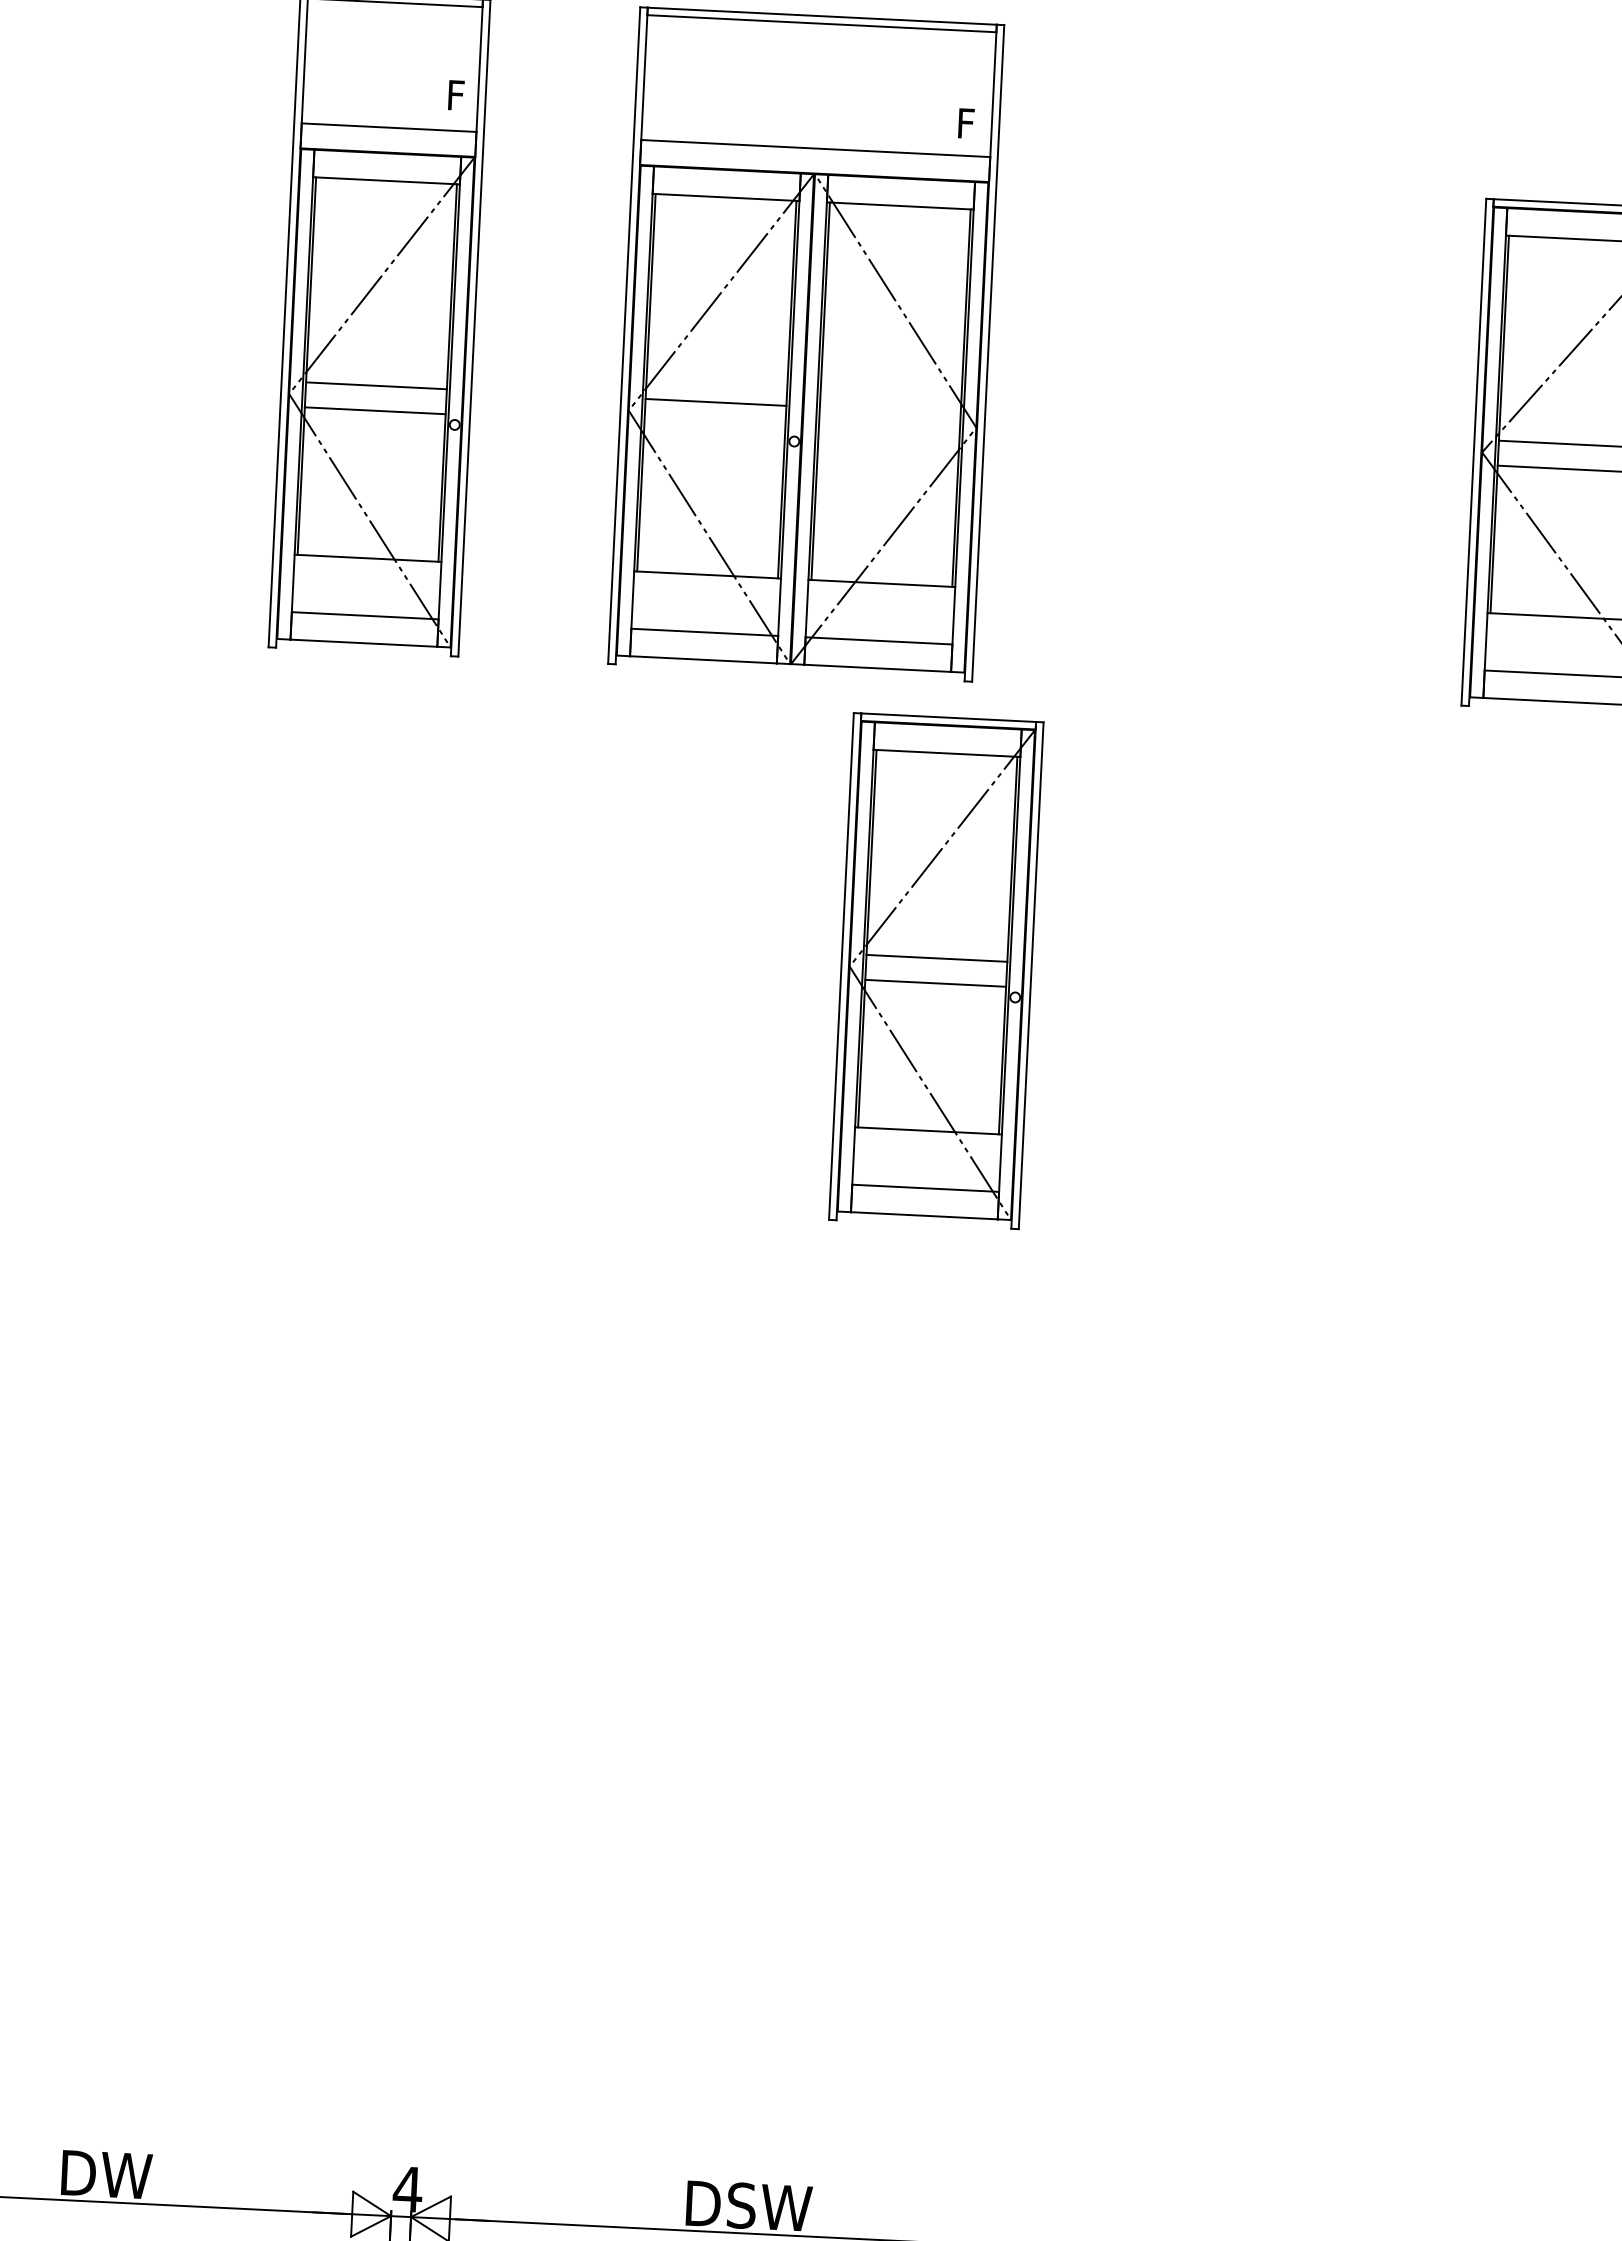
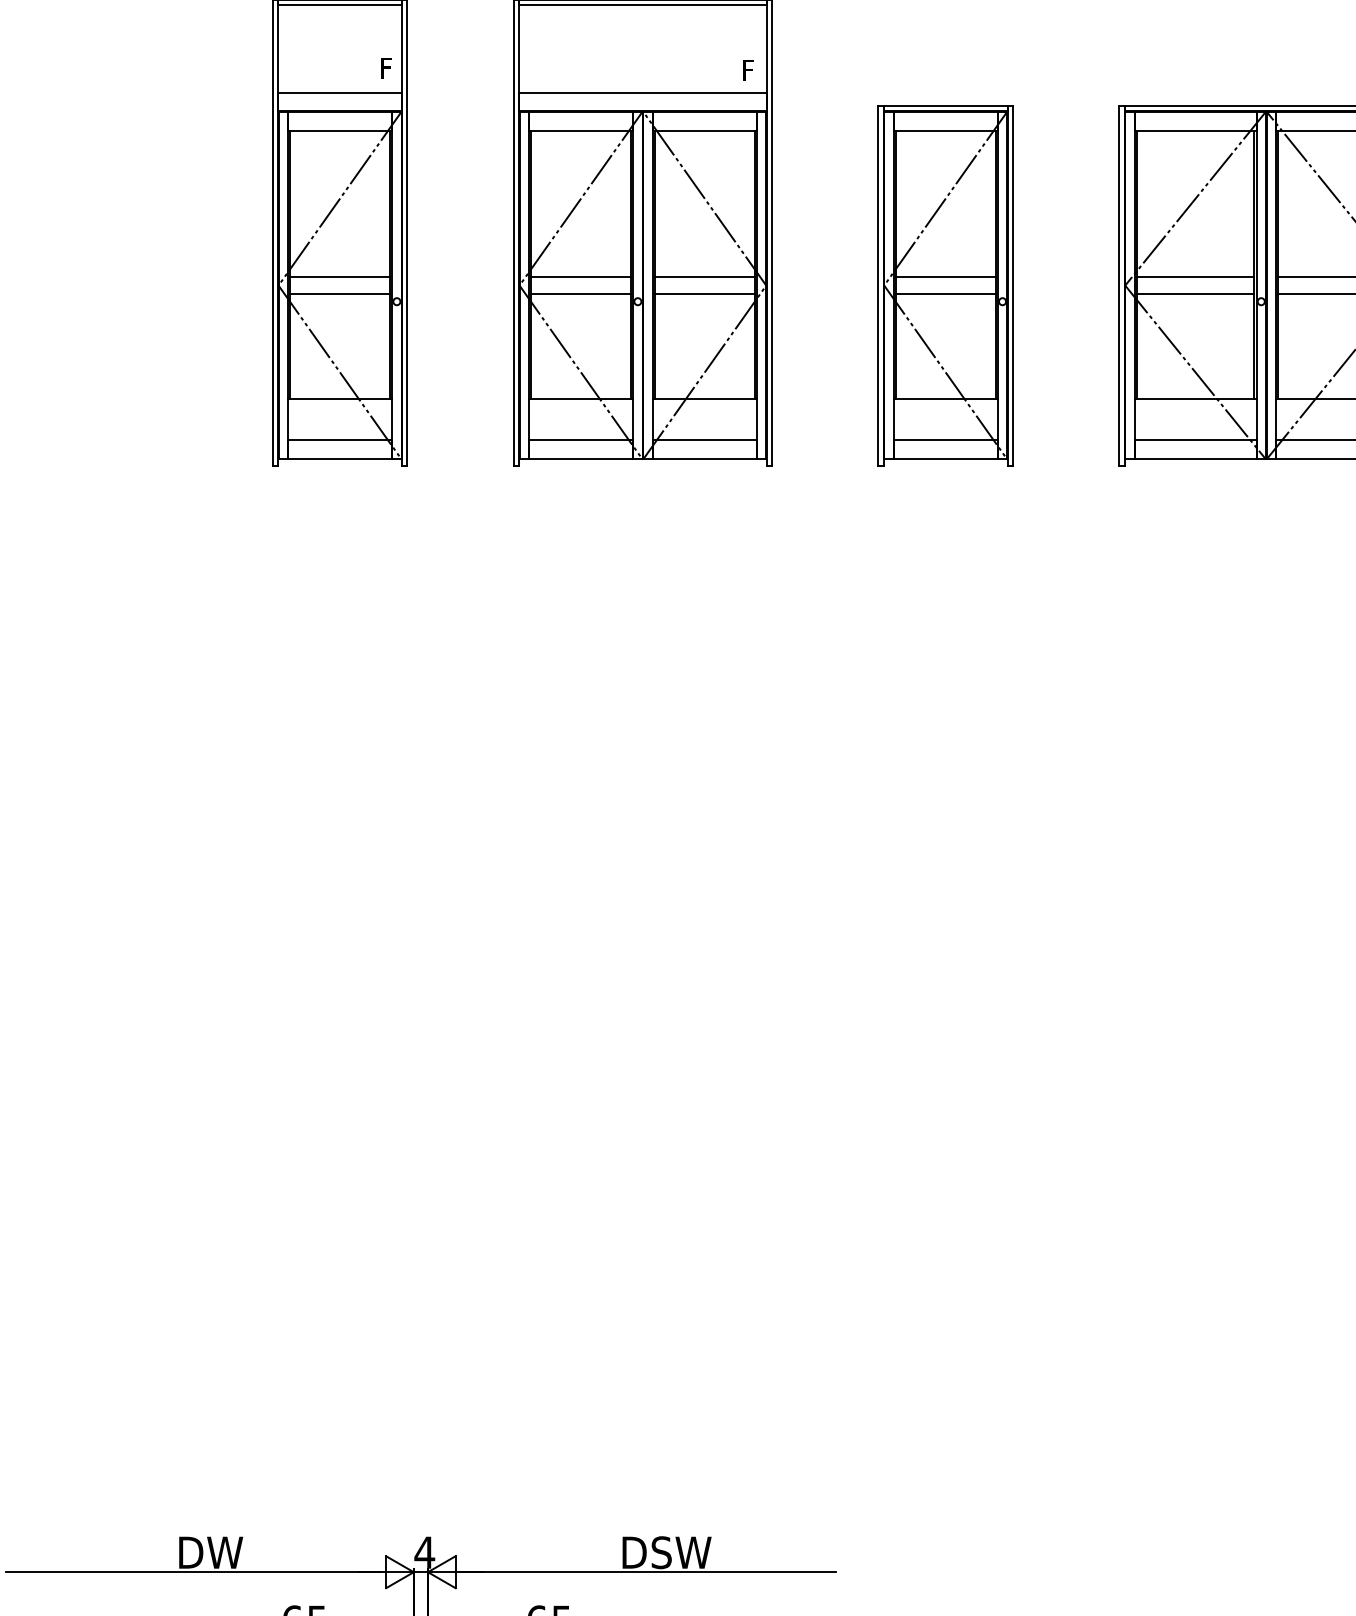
line: (889, 410) -> (704, 276), added
line: (715, 427) -> (581, 294), added
line: (888, 435) -> (704, 294), added
part: (935, 970) -> (945, 285), moved

